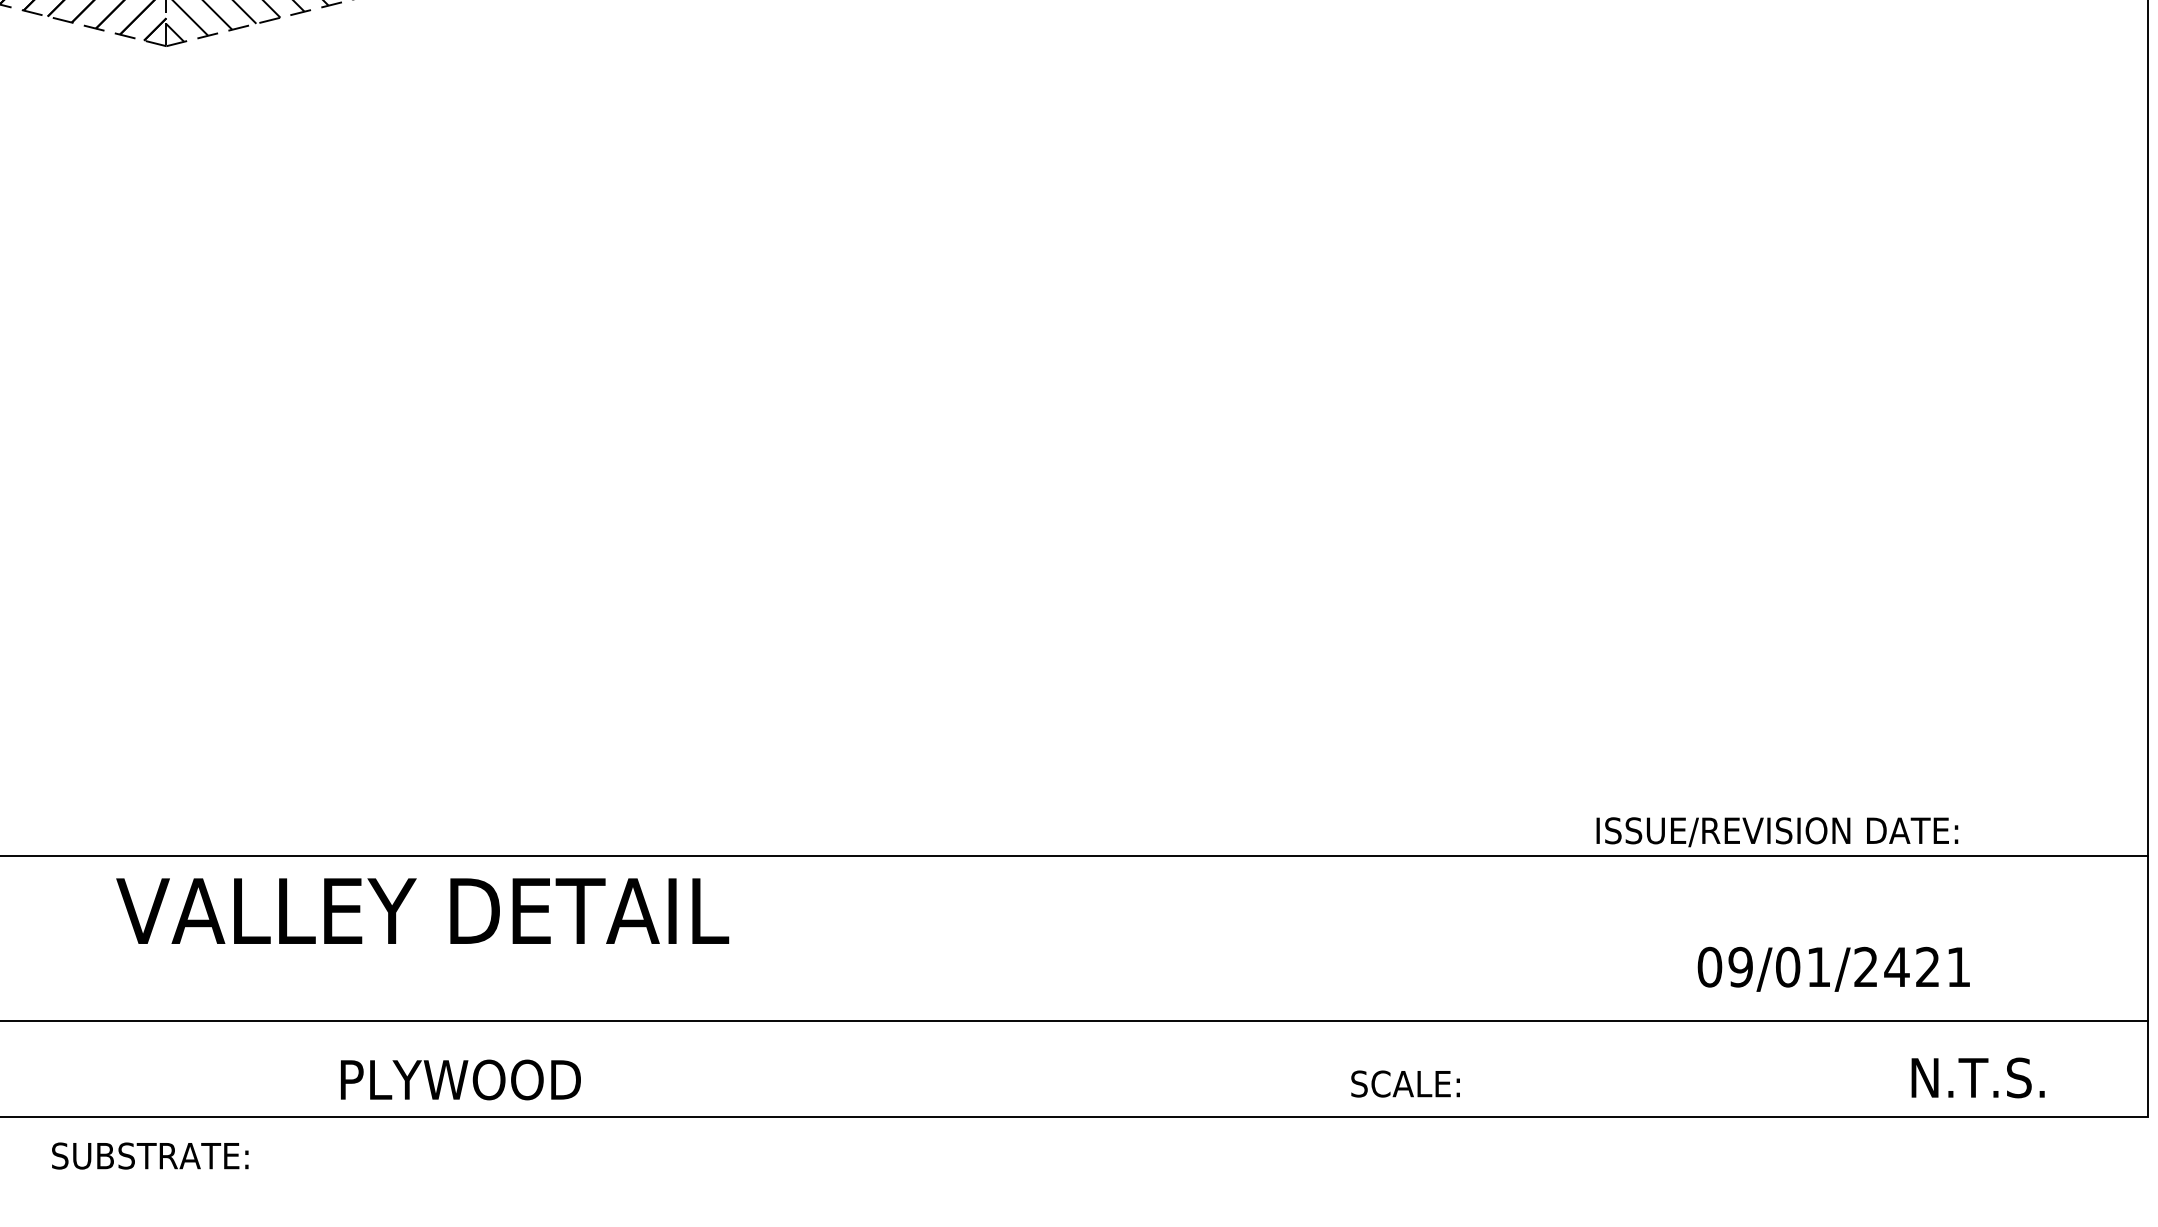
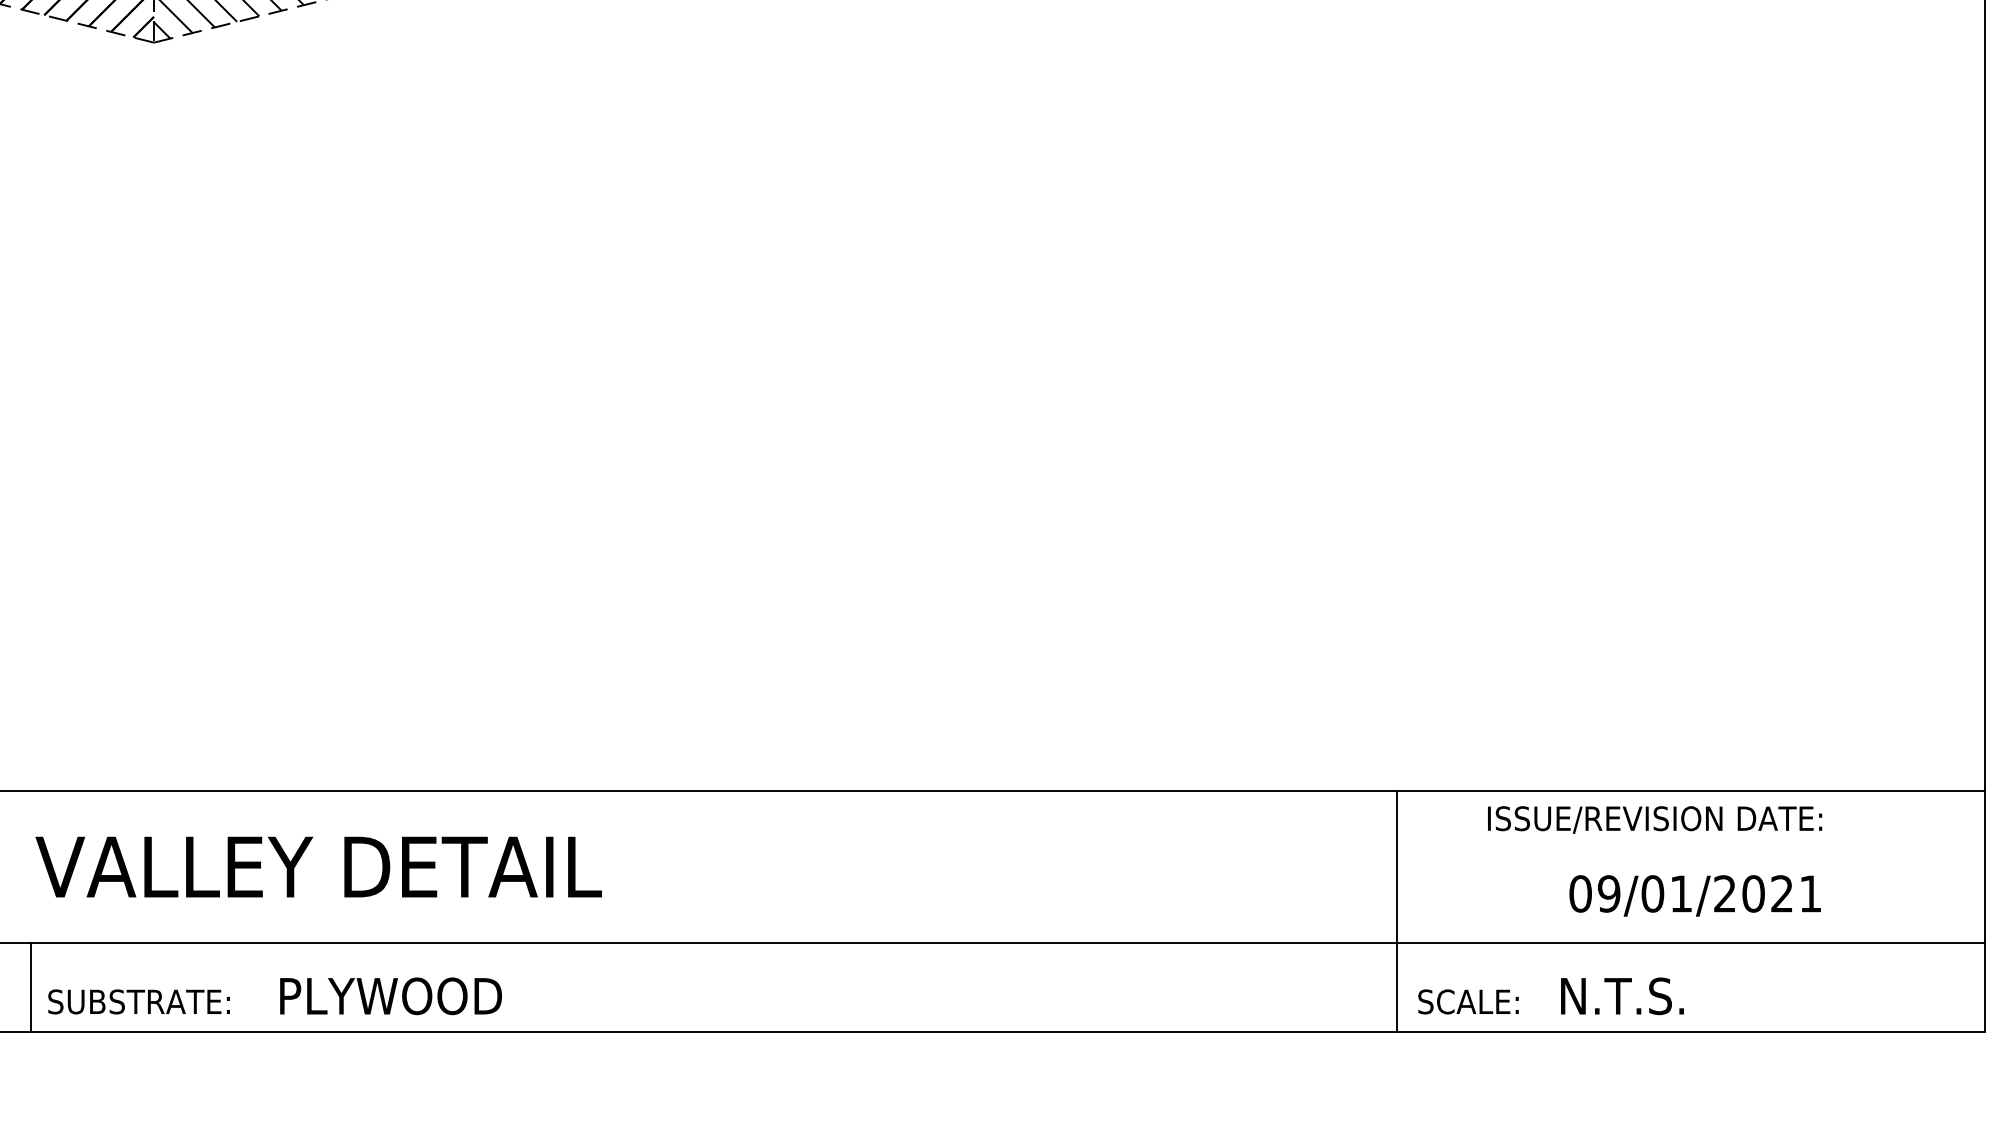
text: (1777, 832) -> (1655, 820), moved
text: (422, 910) -> (318, 866), moved
text: (1896, 966) -> (1753, 893), 09/01/2421 -> 09/01/2021
line: (1510, 985) -> (1396, 910), added
line: (33, 1068) -> (31, 987), added
text: (1977, 1077) -> (1621, 995), moved
text: (460, 1079) -> (390, 995), moved
text: (1405, 1083) -> (1468, 1001), moved
text: (150, 1155) -> (139, 1001), moved

